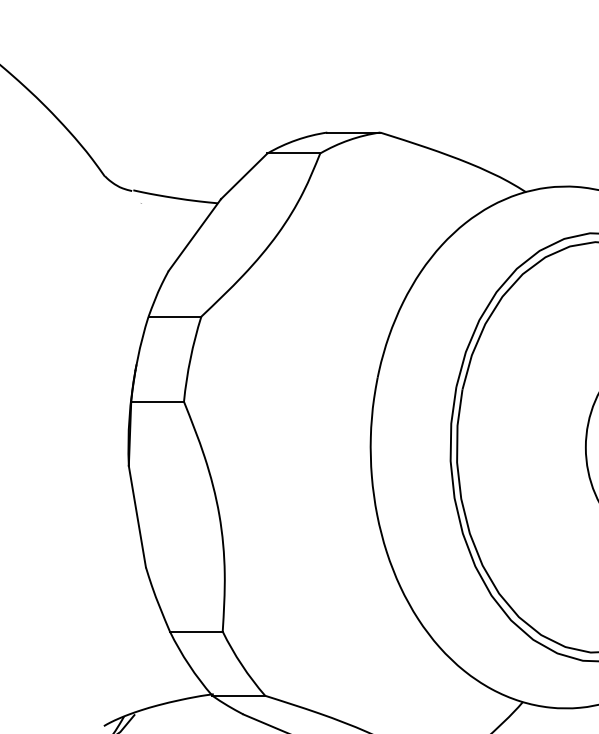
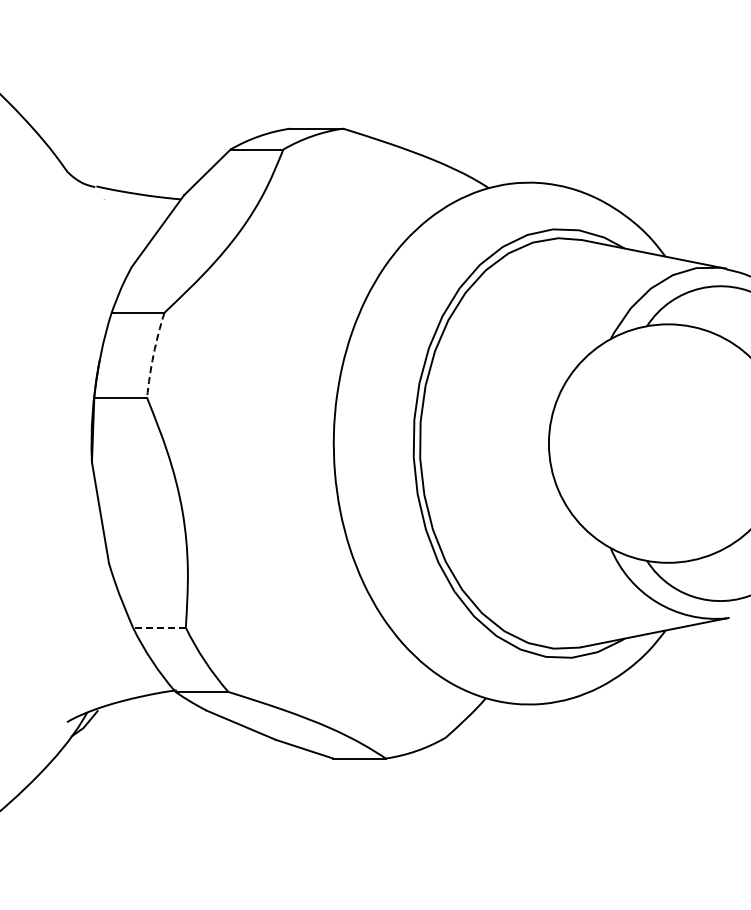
arc: (190, 358) -> (153, 354), solid -> dashed
line: (195, 631) -> (158, 627), solid -> dashed

